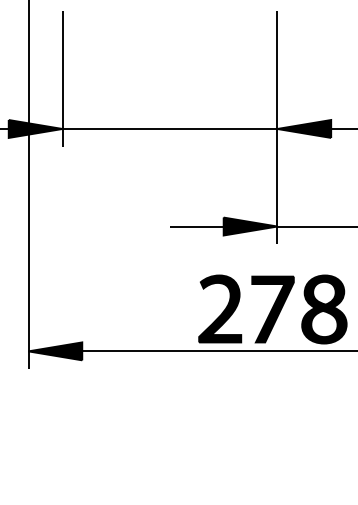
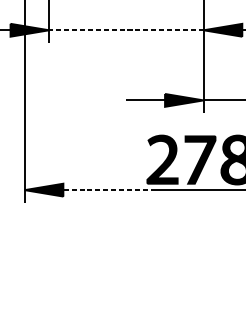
line: (169, 128) -> (126, 29), solid -> dashed
line: (145, 351) -> (108, 190), solid -> dashed

